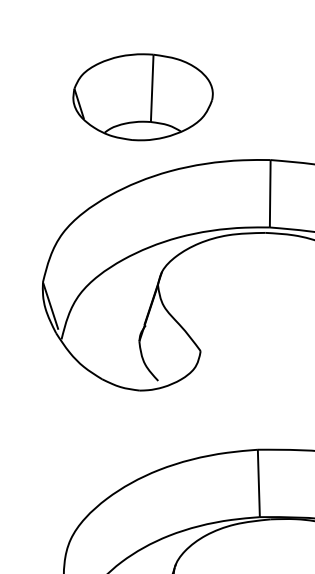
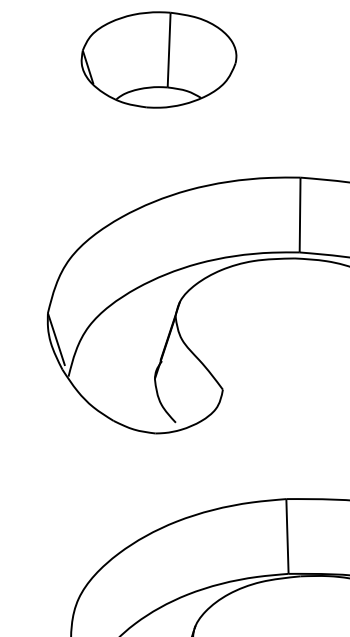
part: (142, 96) -> (158, 59), moved

